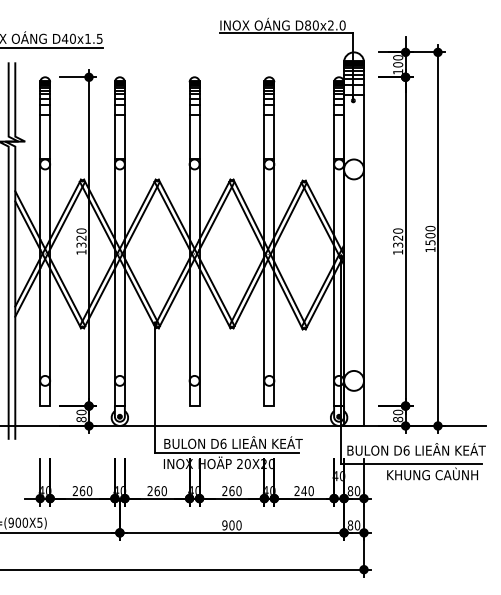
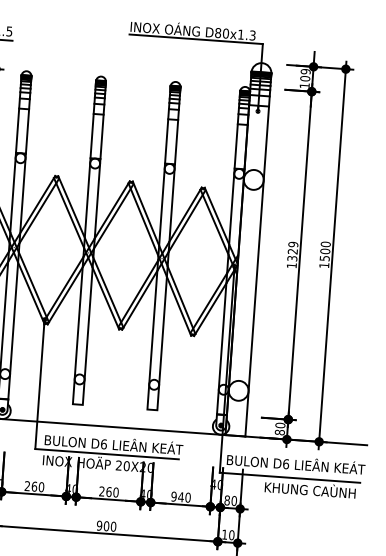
text: (336, 25) -> (246, 35), D80x2.0 -> D80x1.3
text: (398, 57) -> (306, 71), 100 -> 109
text: (398, 230) -> (293, 244), 1320 -> 1329
text: (296, 491) -> (173, 497), 240 -> 940
text: (350, 525) -> (224, 534), 80 -> 10

